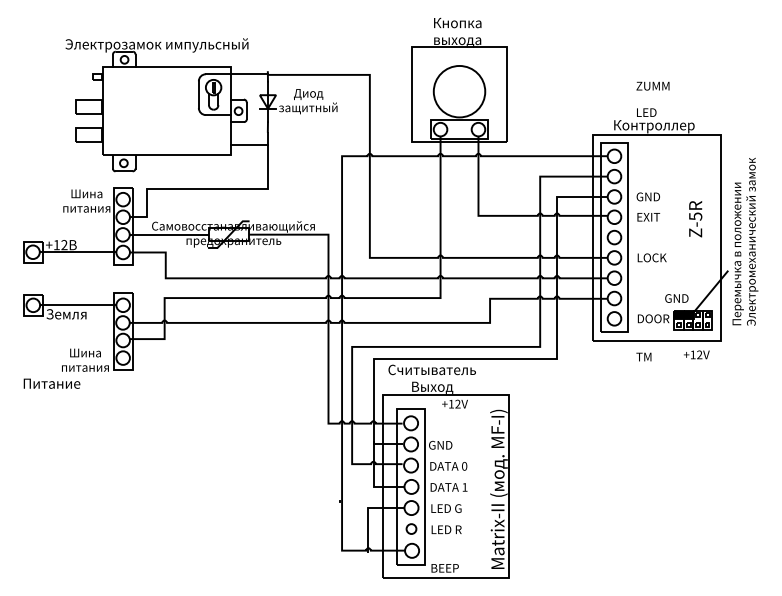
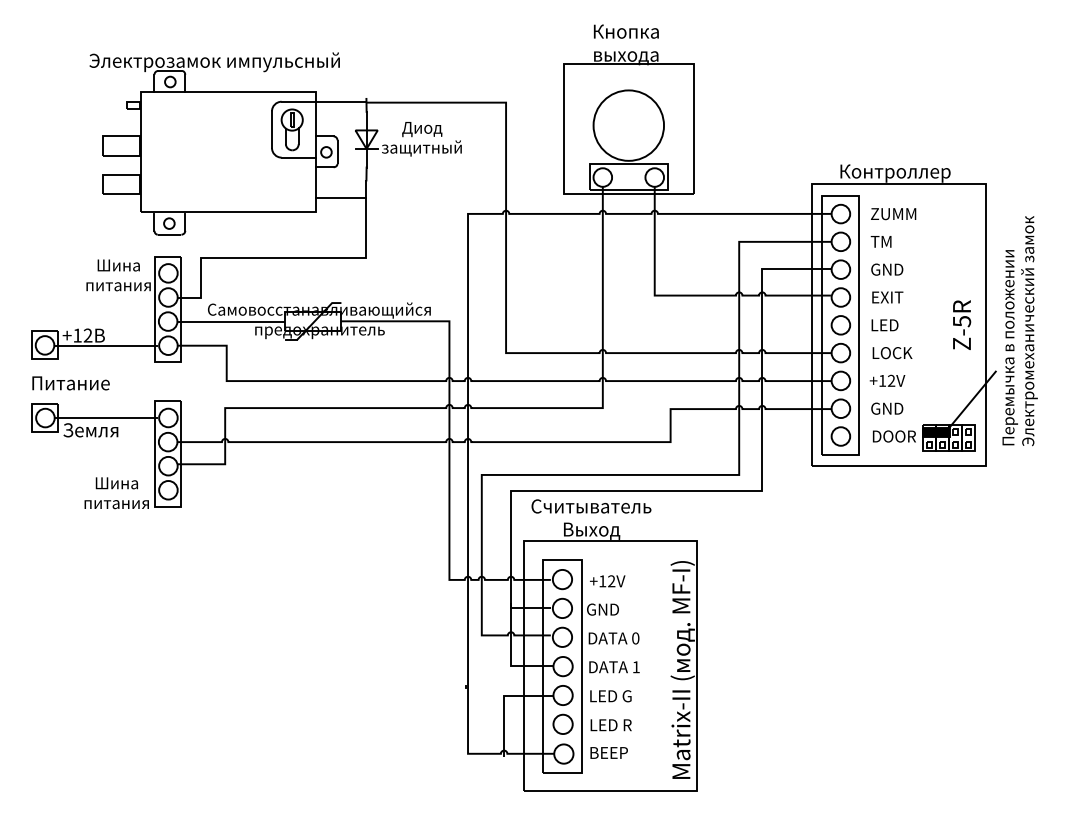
text: (652, 86) -> (893, 214), moved
text: (646, 112) -> (884, 325), moved
text: (696, 218) -> (962, 324), moved
text: (677, 298) -> (887, 408), moved
text: (696, 354) -> (887, 380), moved
text: (643, 356) -> (880, 241), moved
text: (51, 383) -> (70, 383), moved
text: (454, 404) -> (607, 581), moved
circle: (411, 528) -> (562, 723), size x1.43
text: (444, 567) -> (608, 752), moved

